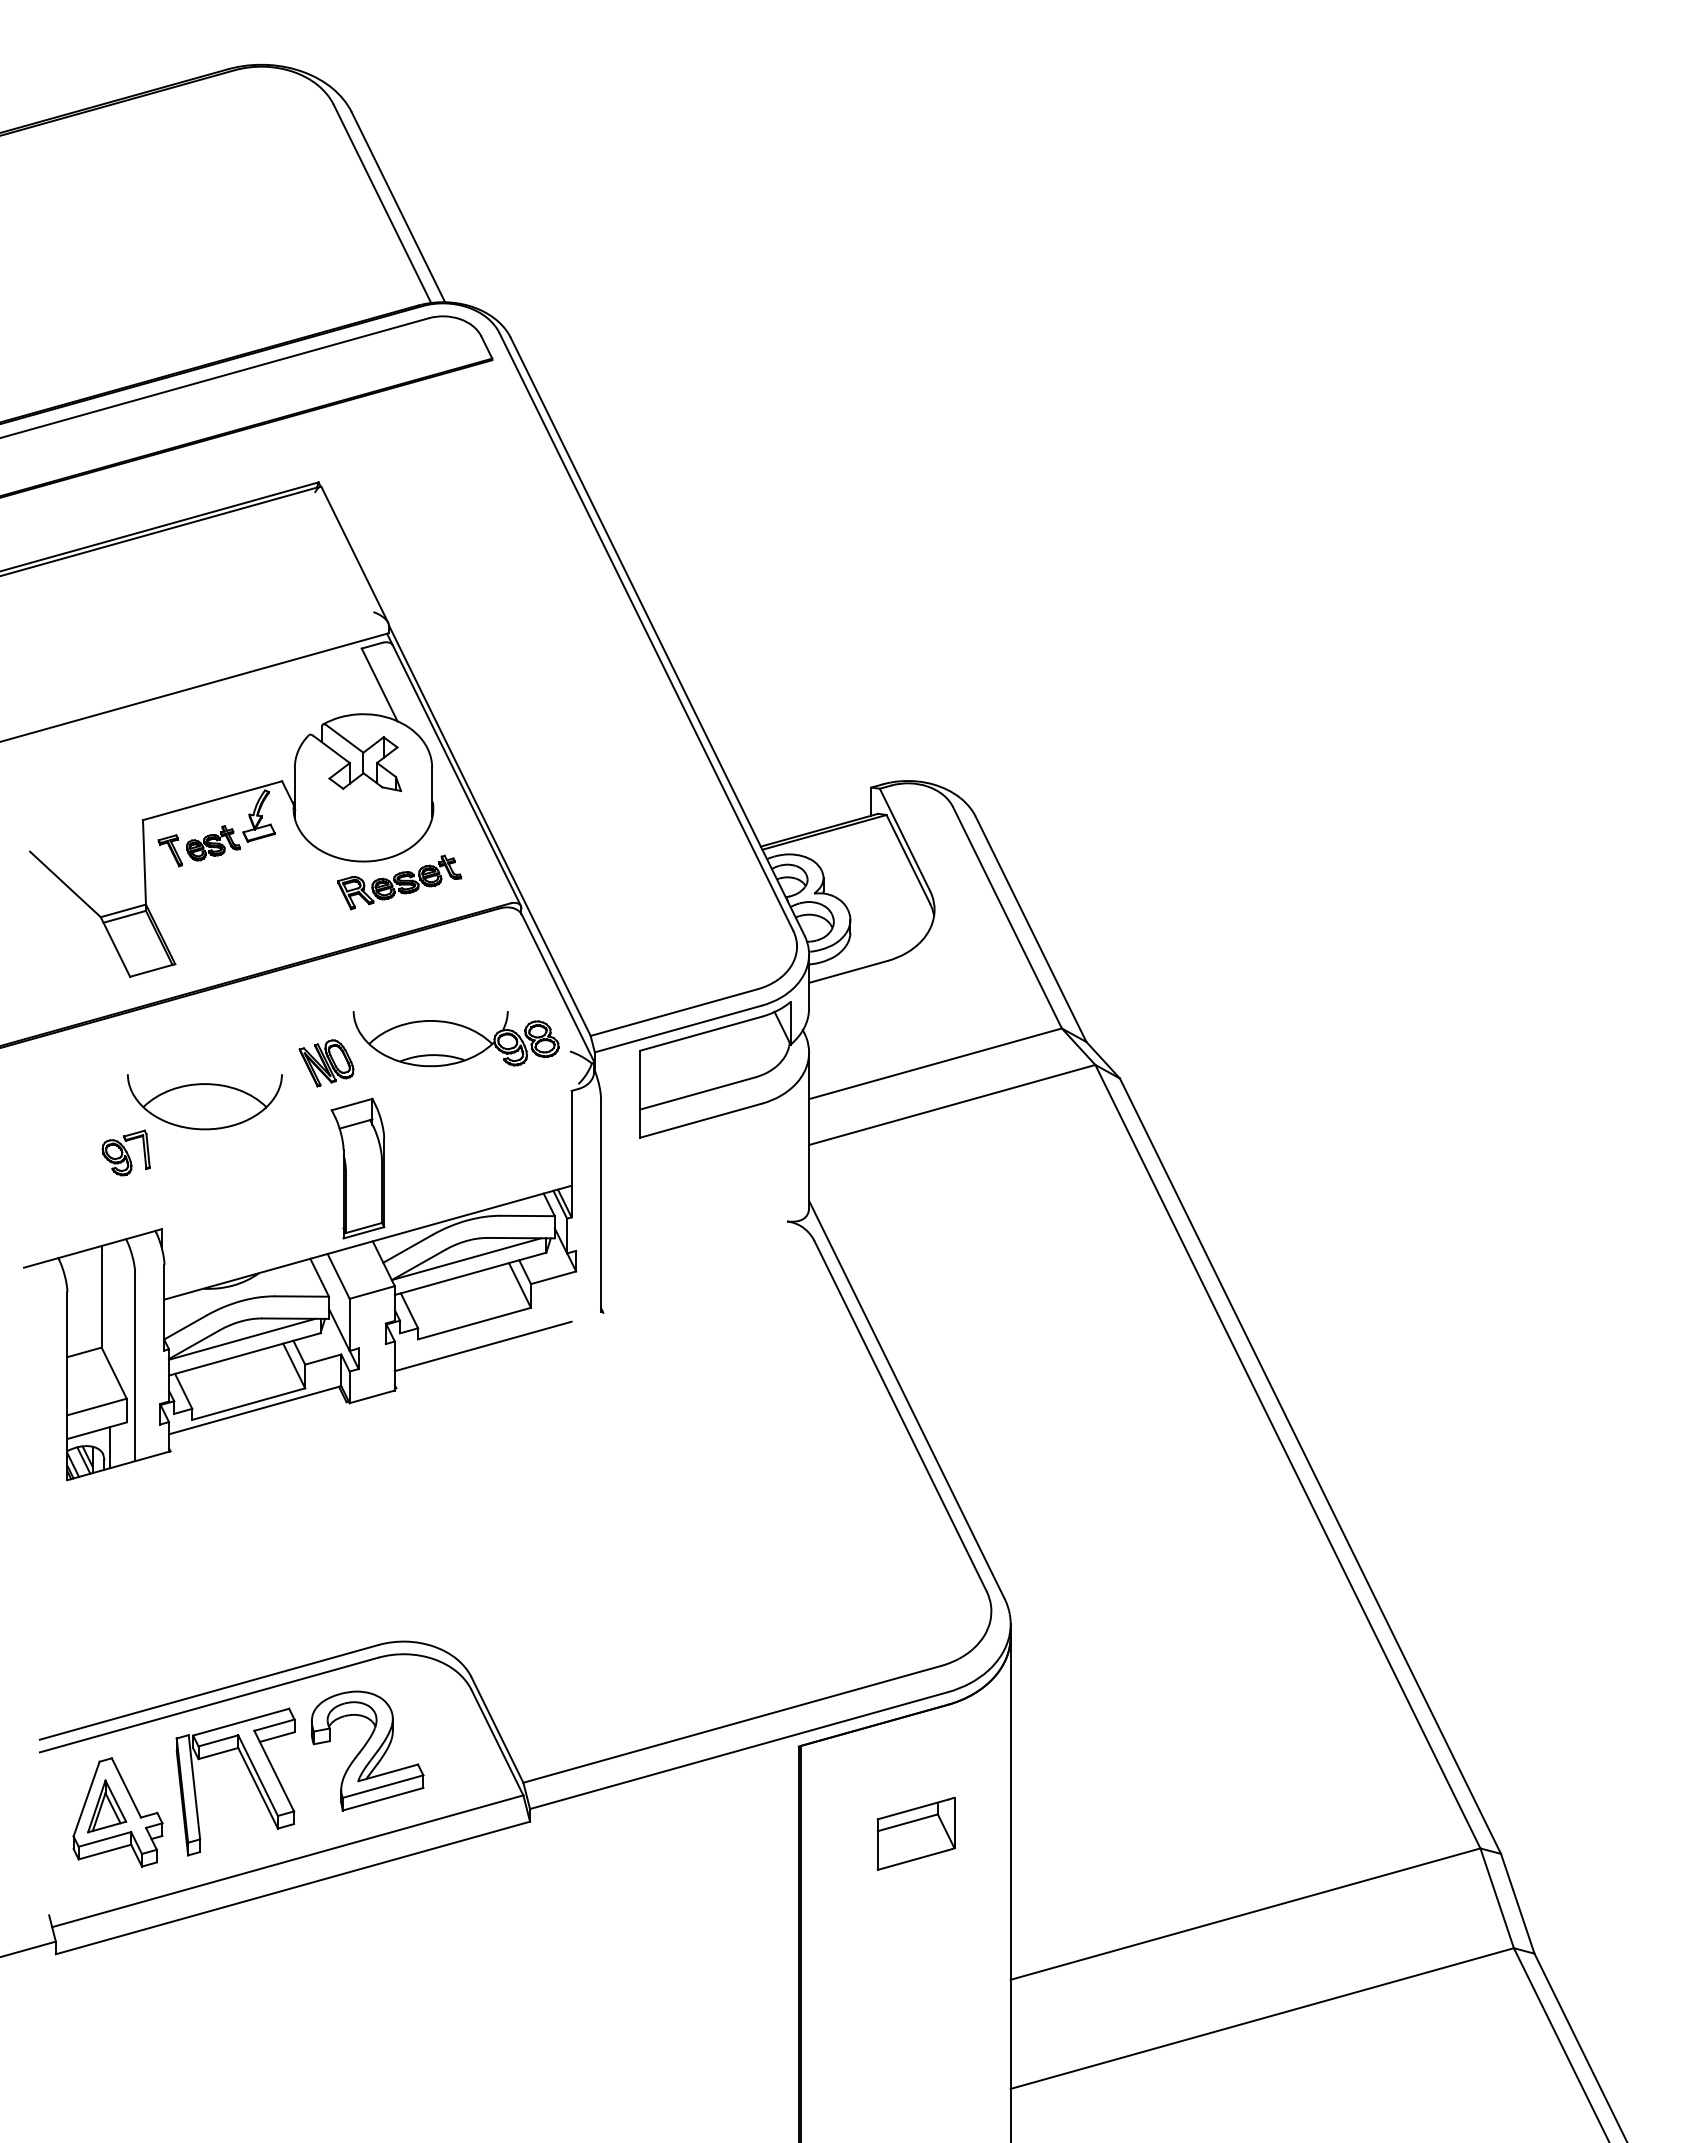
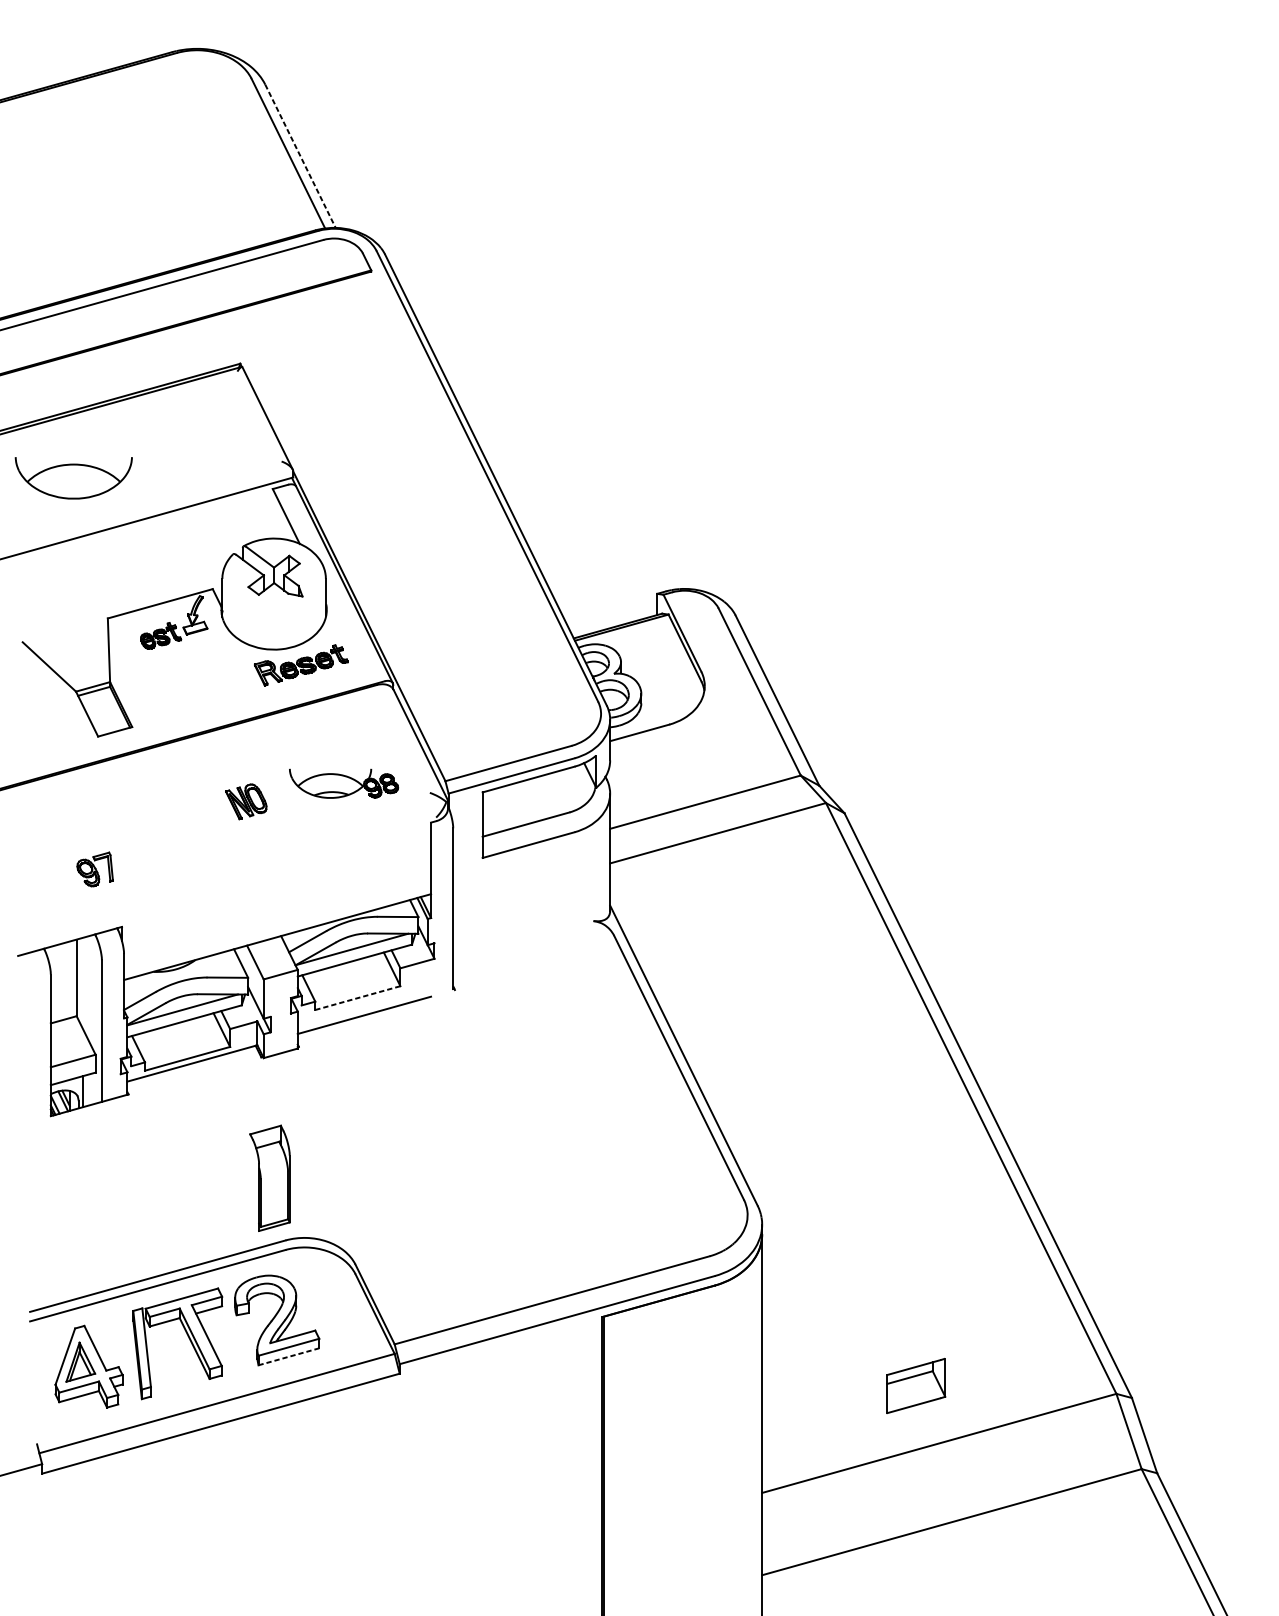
line: (398, 207) -> (300, 156), solid -> dashed
part: (169, 850) -> (127, 641), removed
part: (455, 1039) -> (343, 783), size x0.7
part: (204, 1102) -> (73, 478), moved
part: (357, 1168) -> (269, 1178), moved
line: (474, 1323) -> (357, 998), solid -> dashed
line: (383, 1799) -> (289, 1356), solid -> dashed
part: (915, 1833) -> (915, 1385), moved

